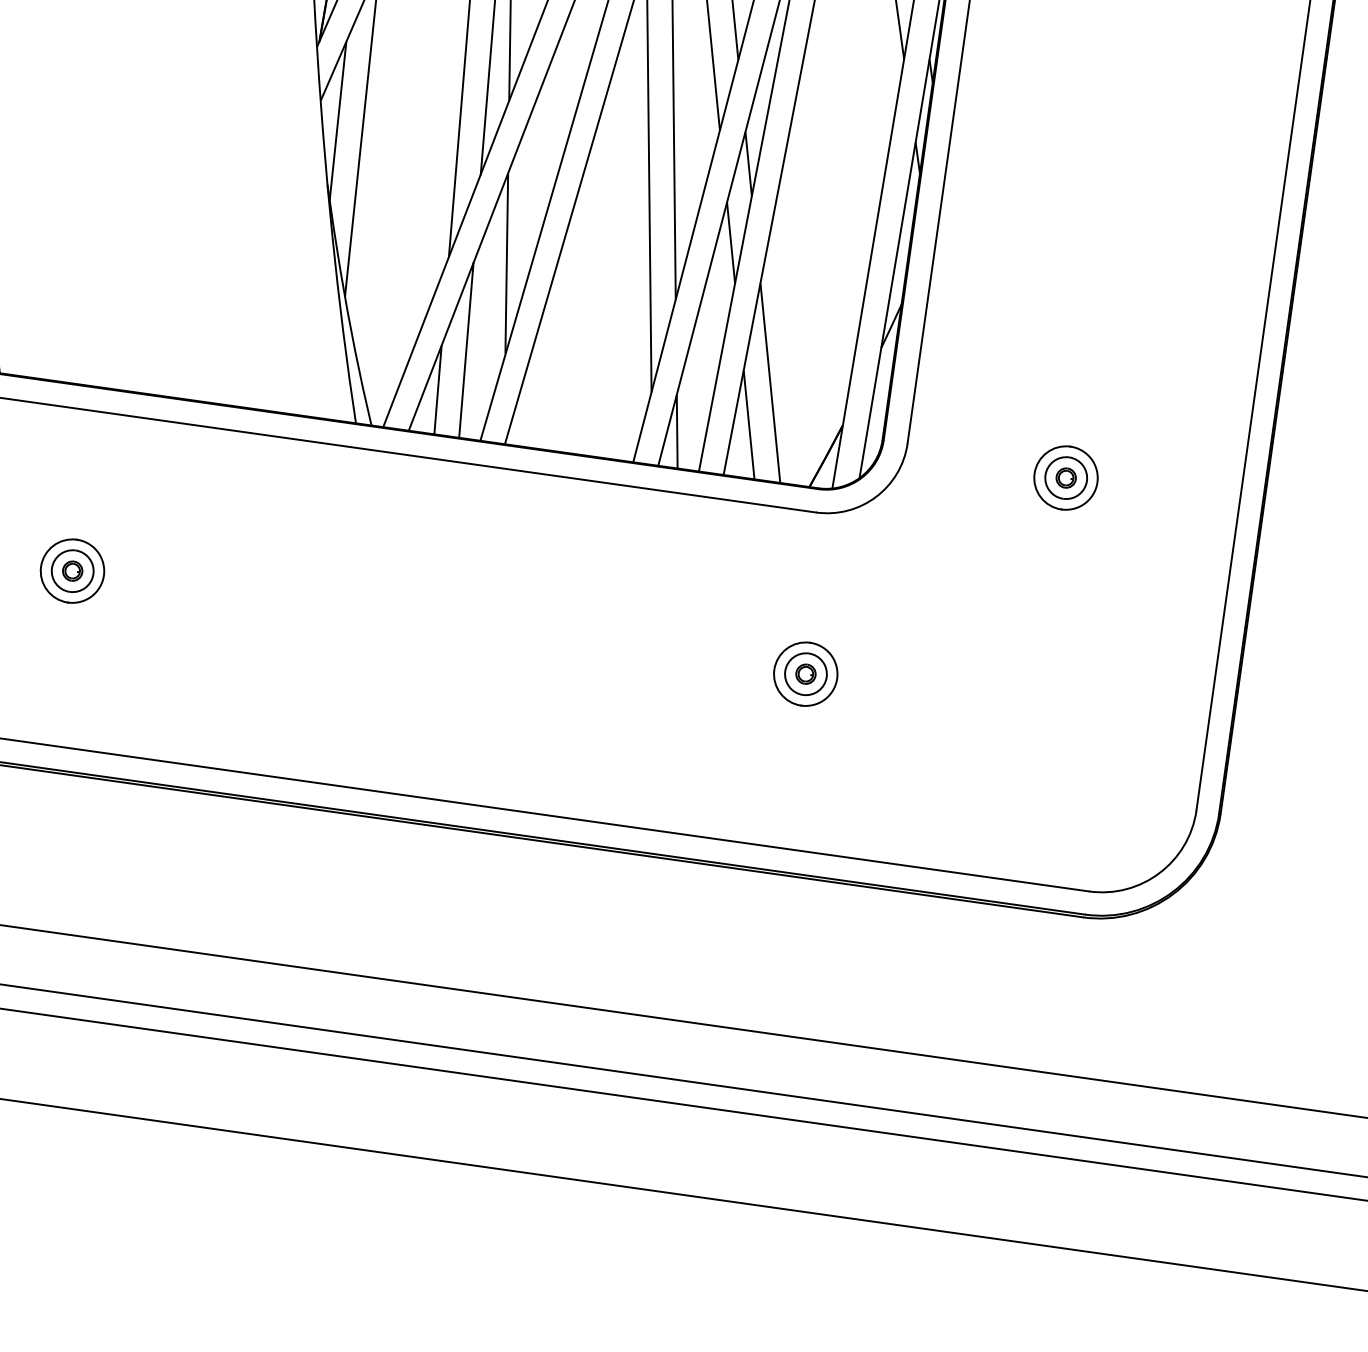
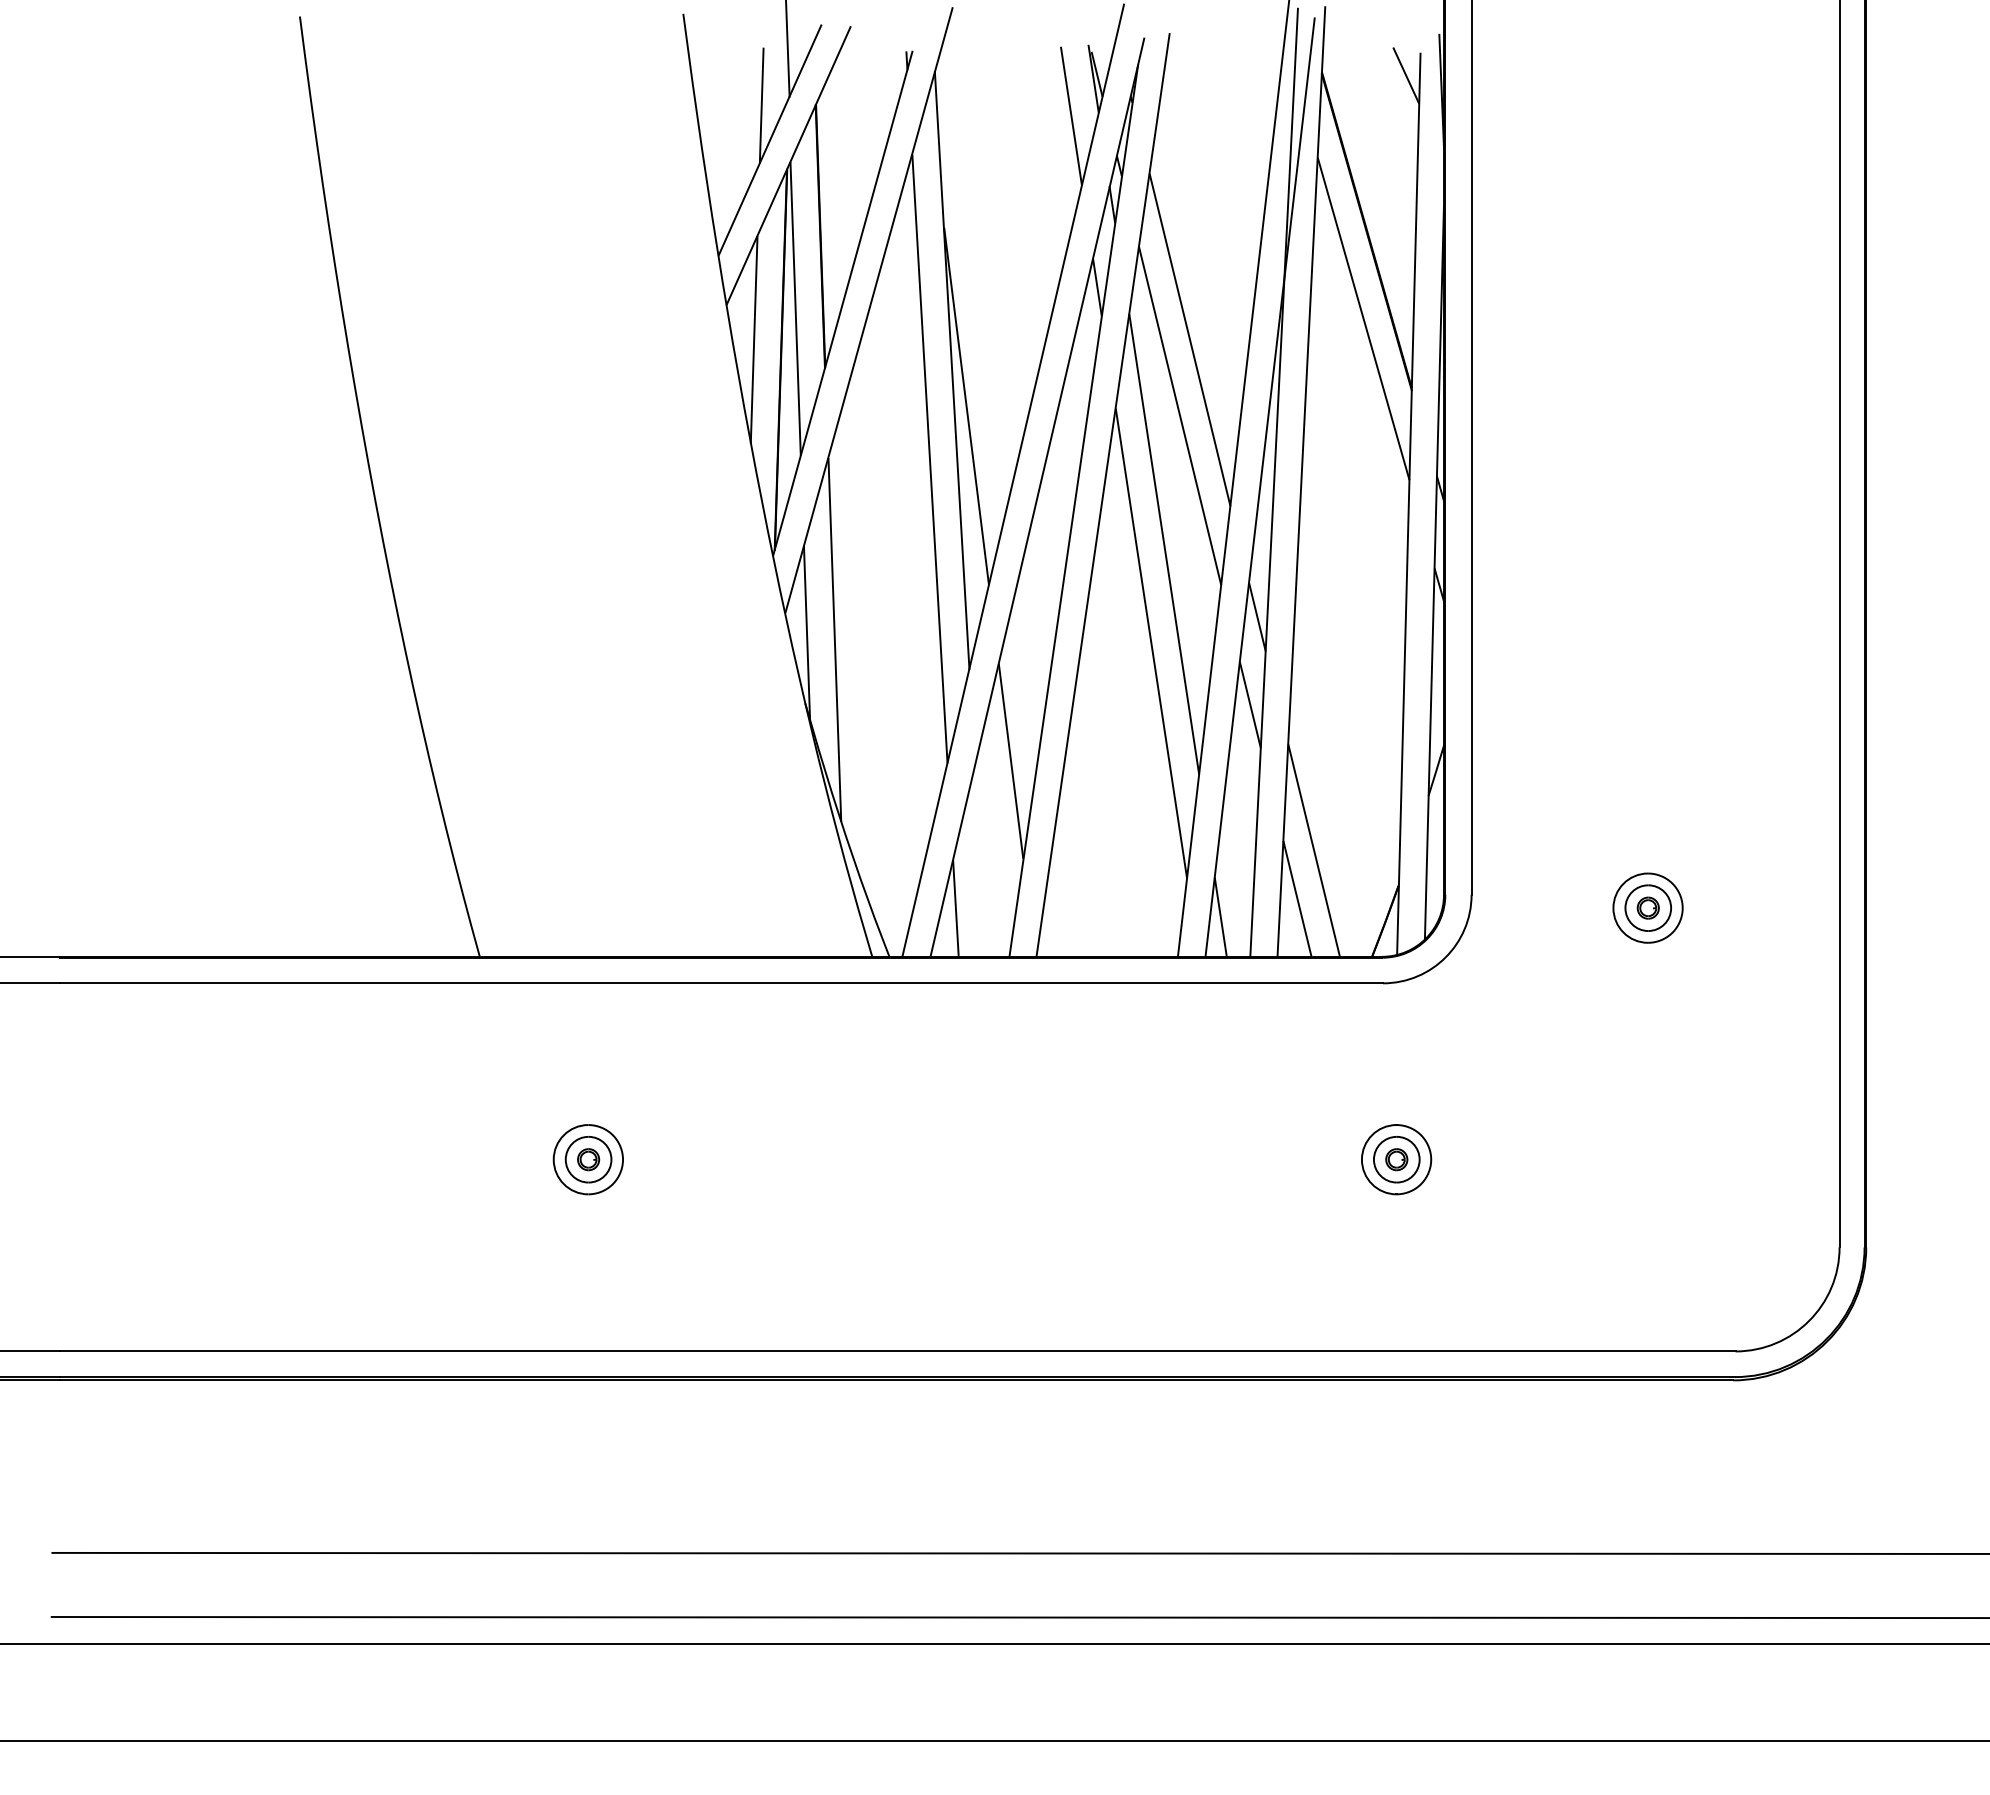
line: (466, 349) -> (980, 860), removed

